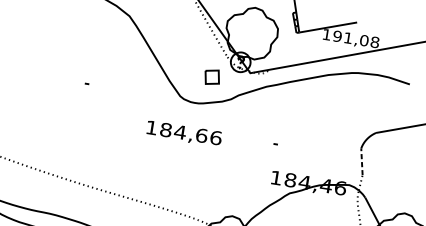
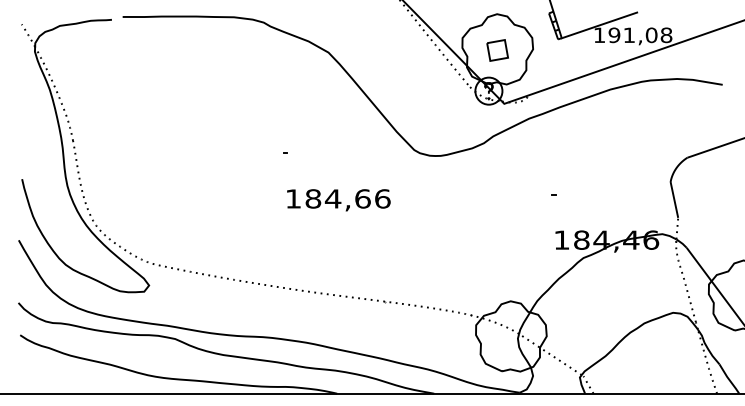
part: (212, 77) -> (497, 50), moved
text: (183, 134) -> (338, 200), moved
line: (362, 161) -> (674, 199), dashed -> solid

